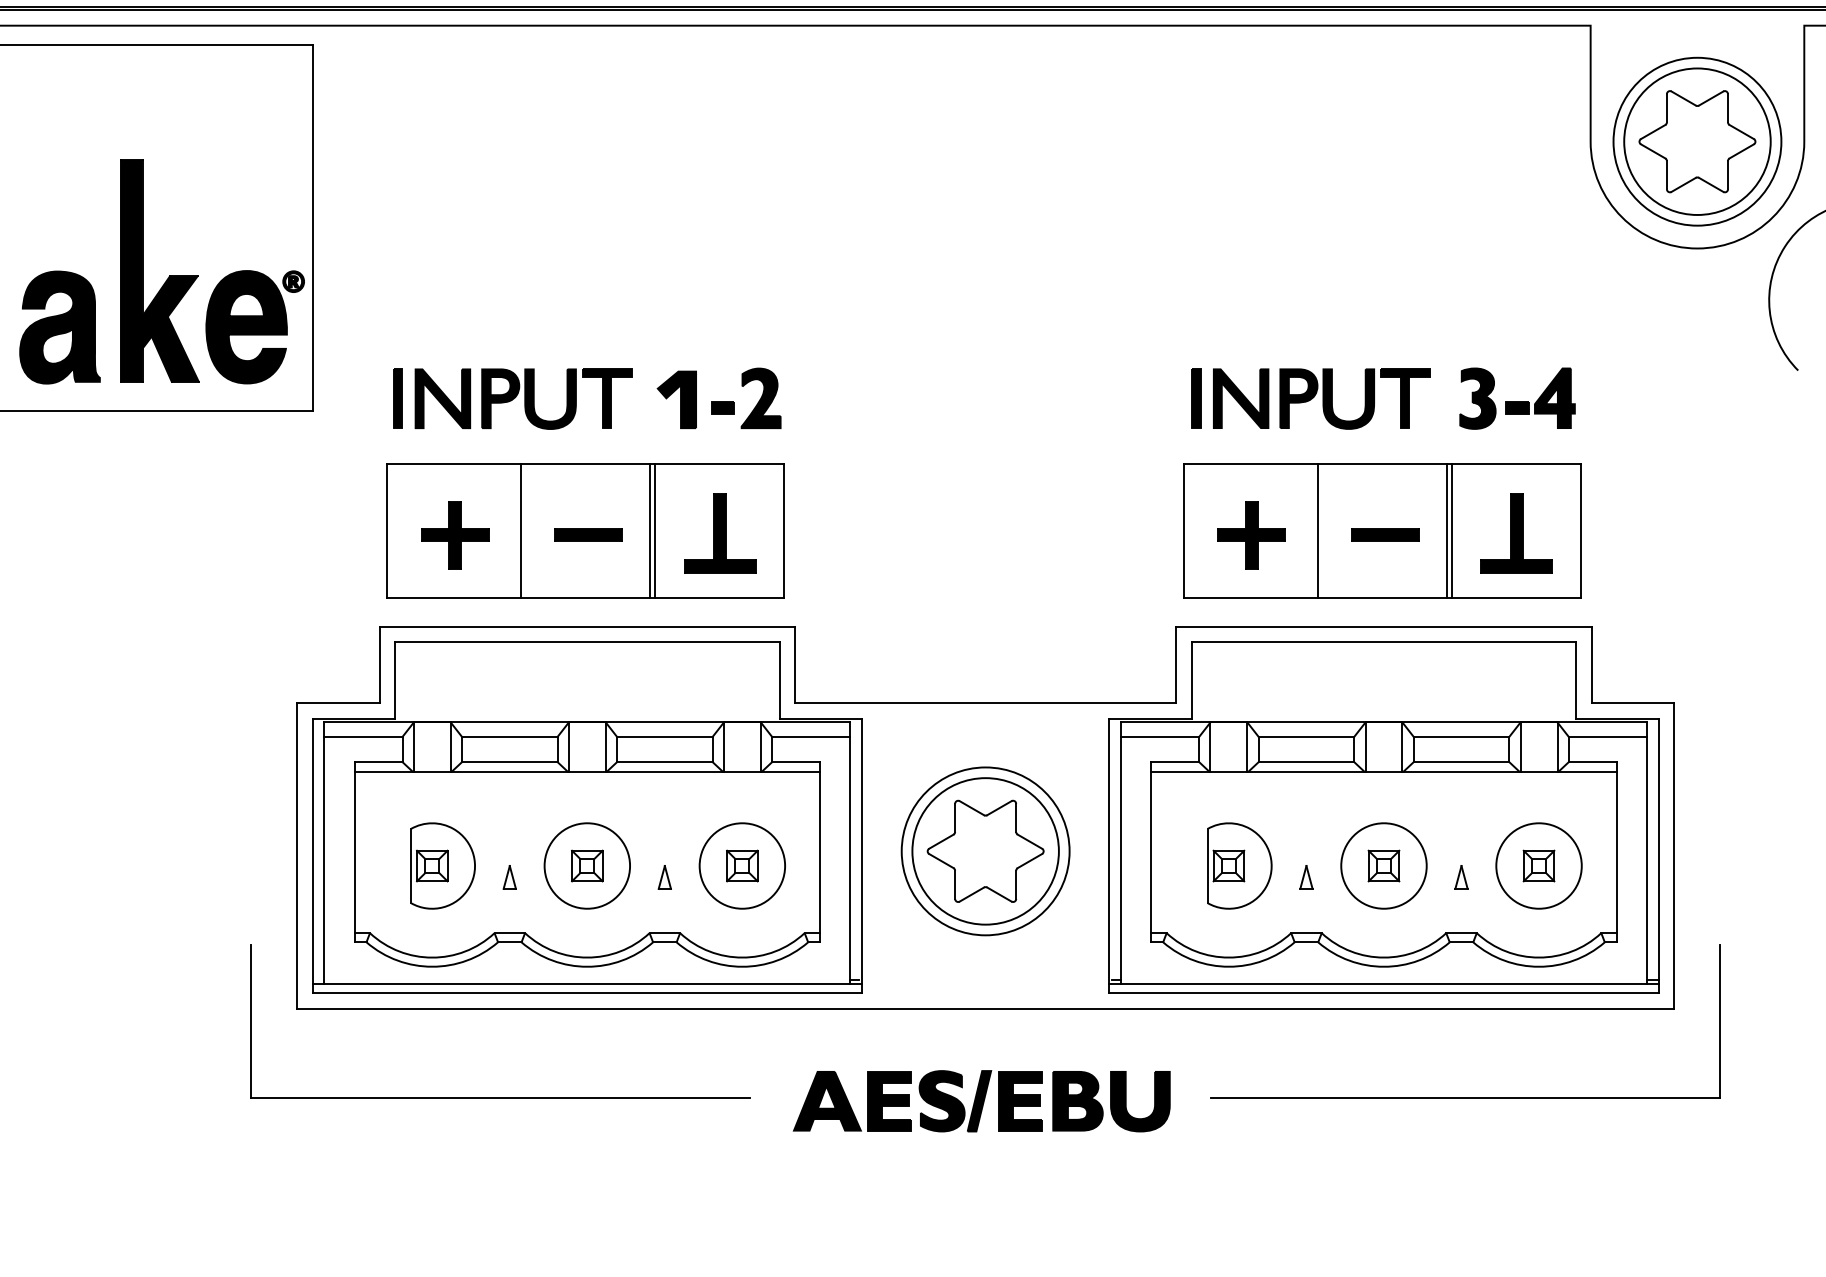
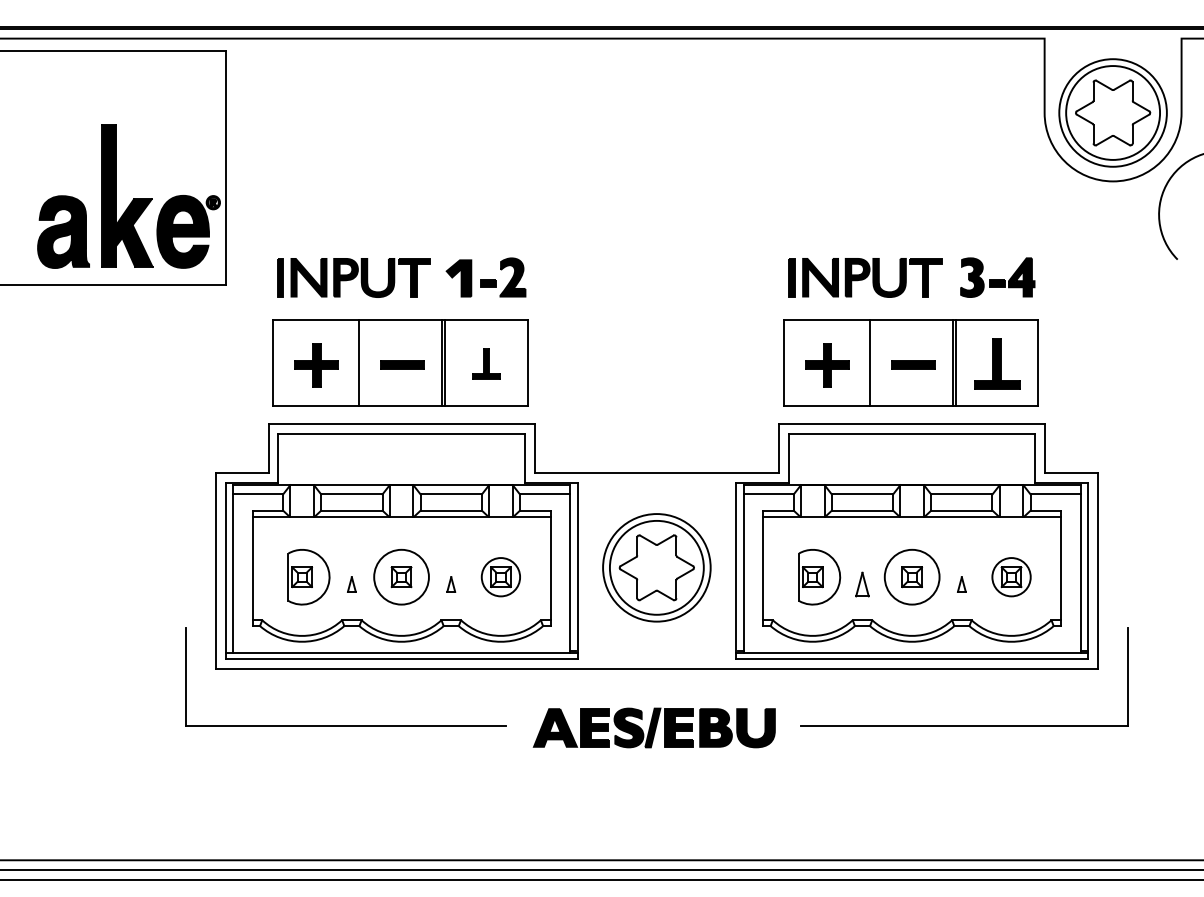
part: (719, 532) -> (486, 363), size x0.6
circle: (741, 864) -> (500, 576), size x0.7
circle: (1538, 864) -> (1011, 576), size x0.7
part: (1306, 877) -> (862, 584), size x1.6

